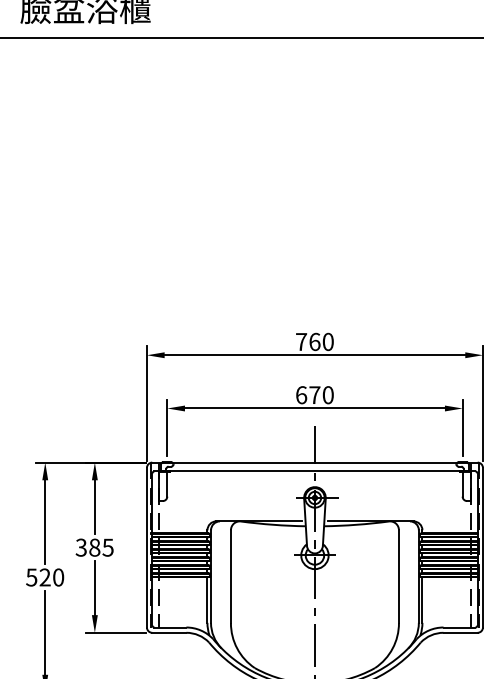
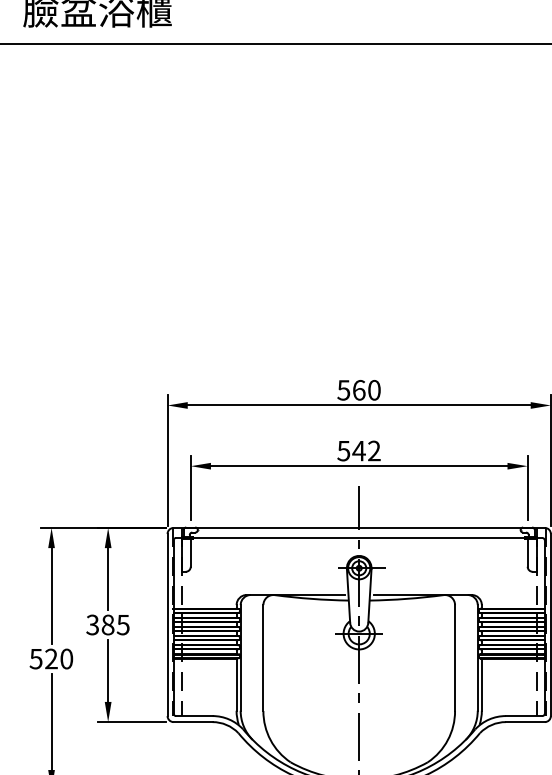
text: (301, 342) -> (343, 390), 760 -> 560
text: (314, 394) -> (358, 450), 670 -> 542

